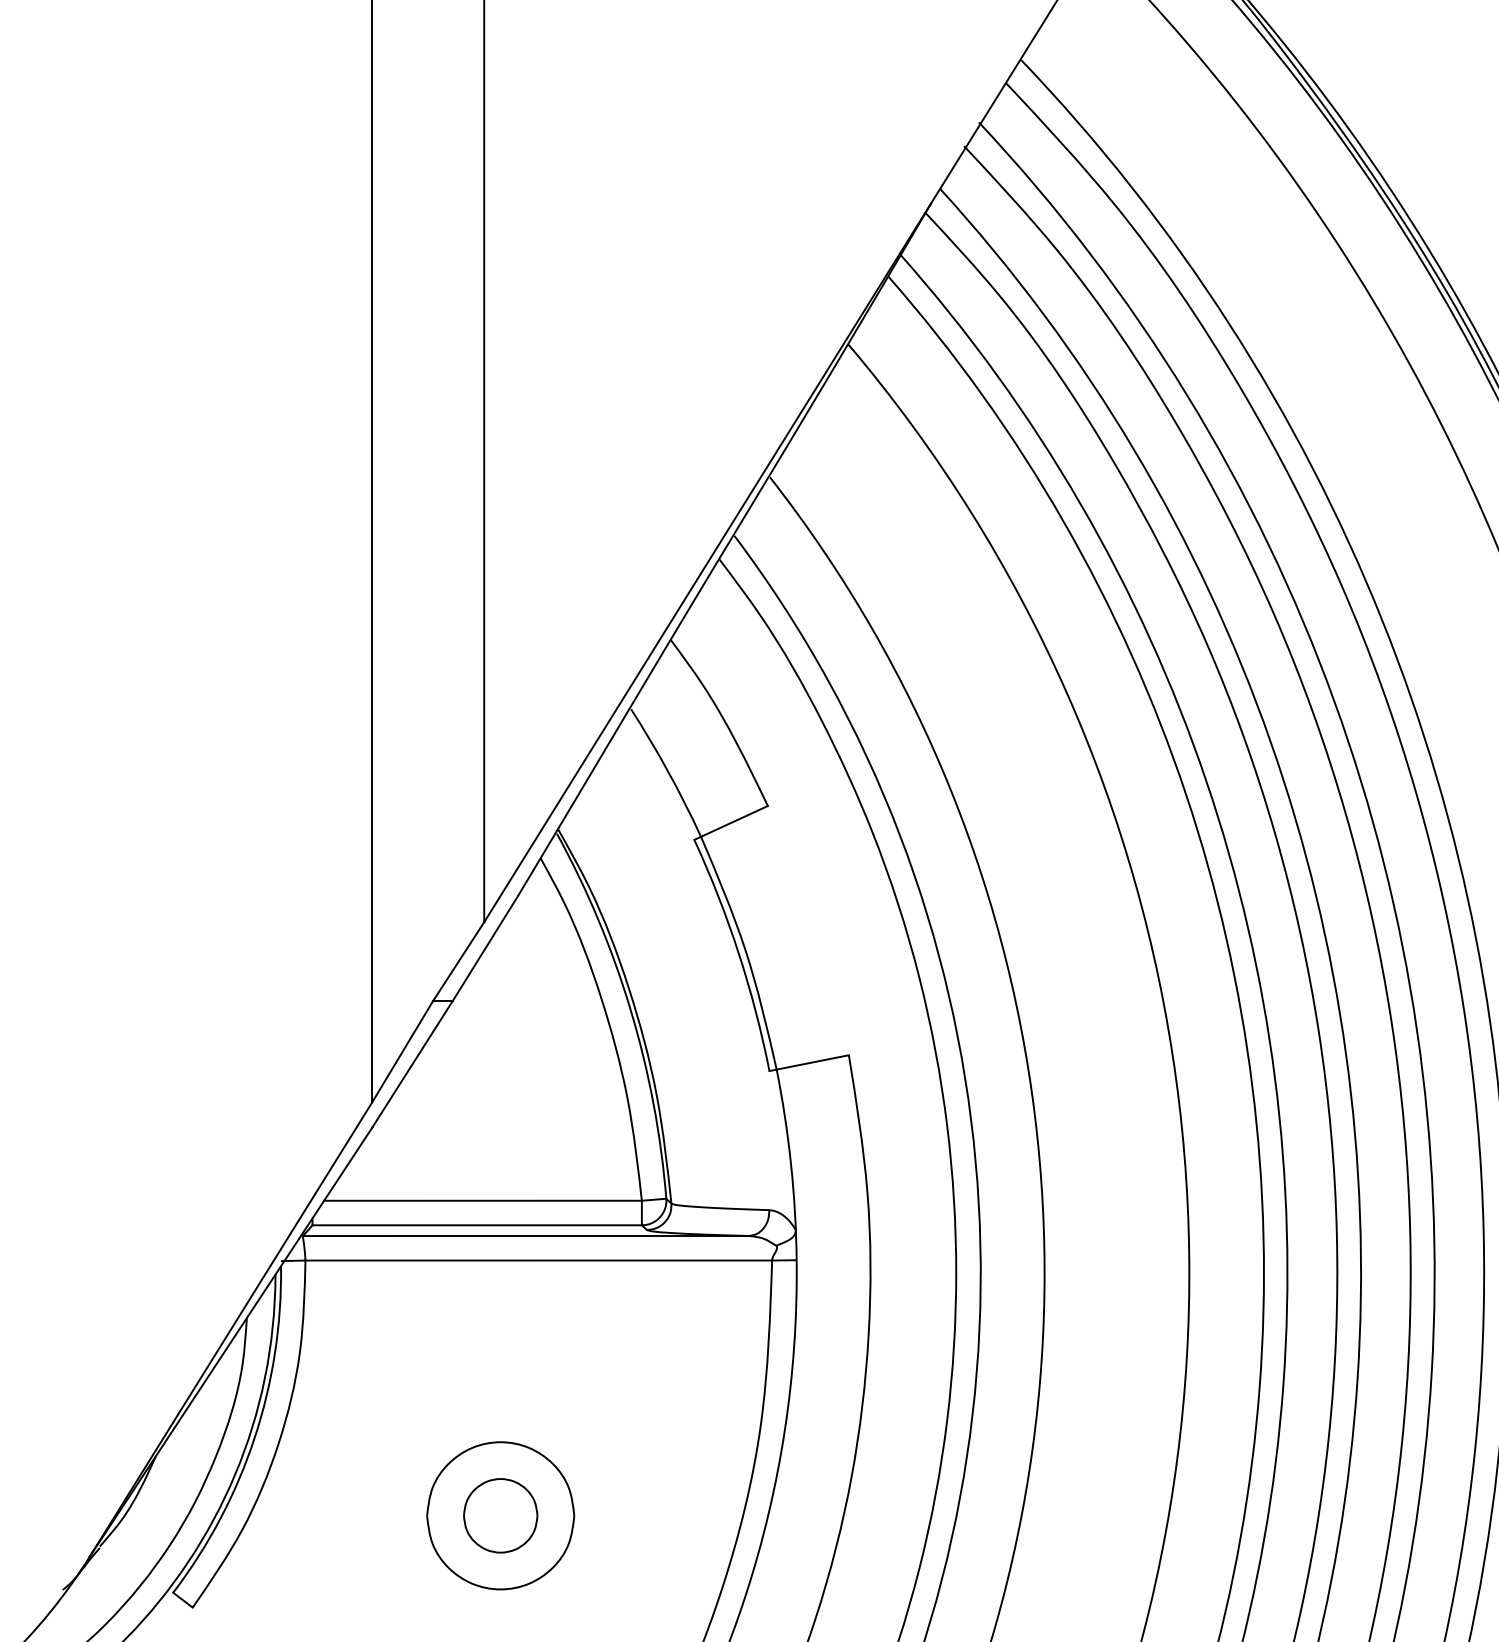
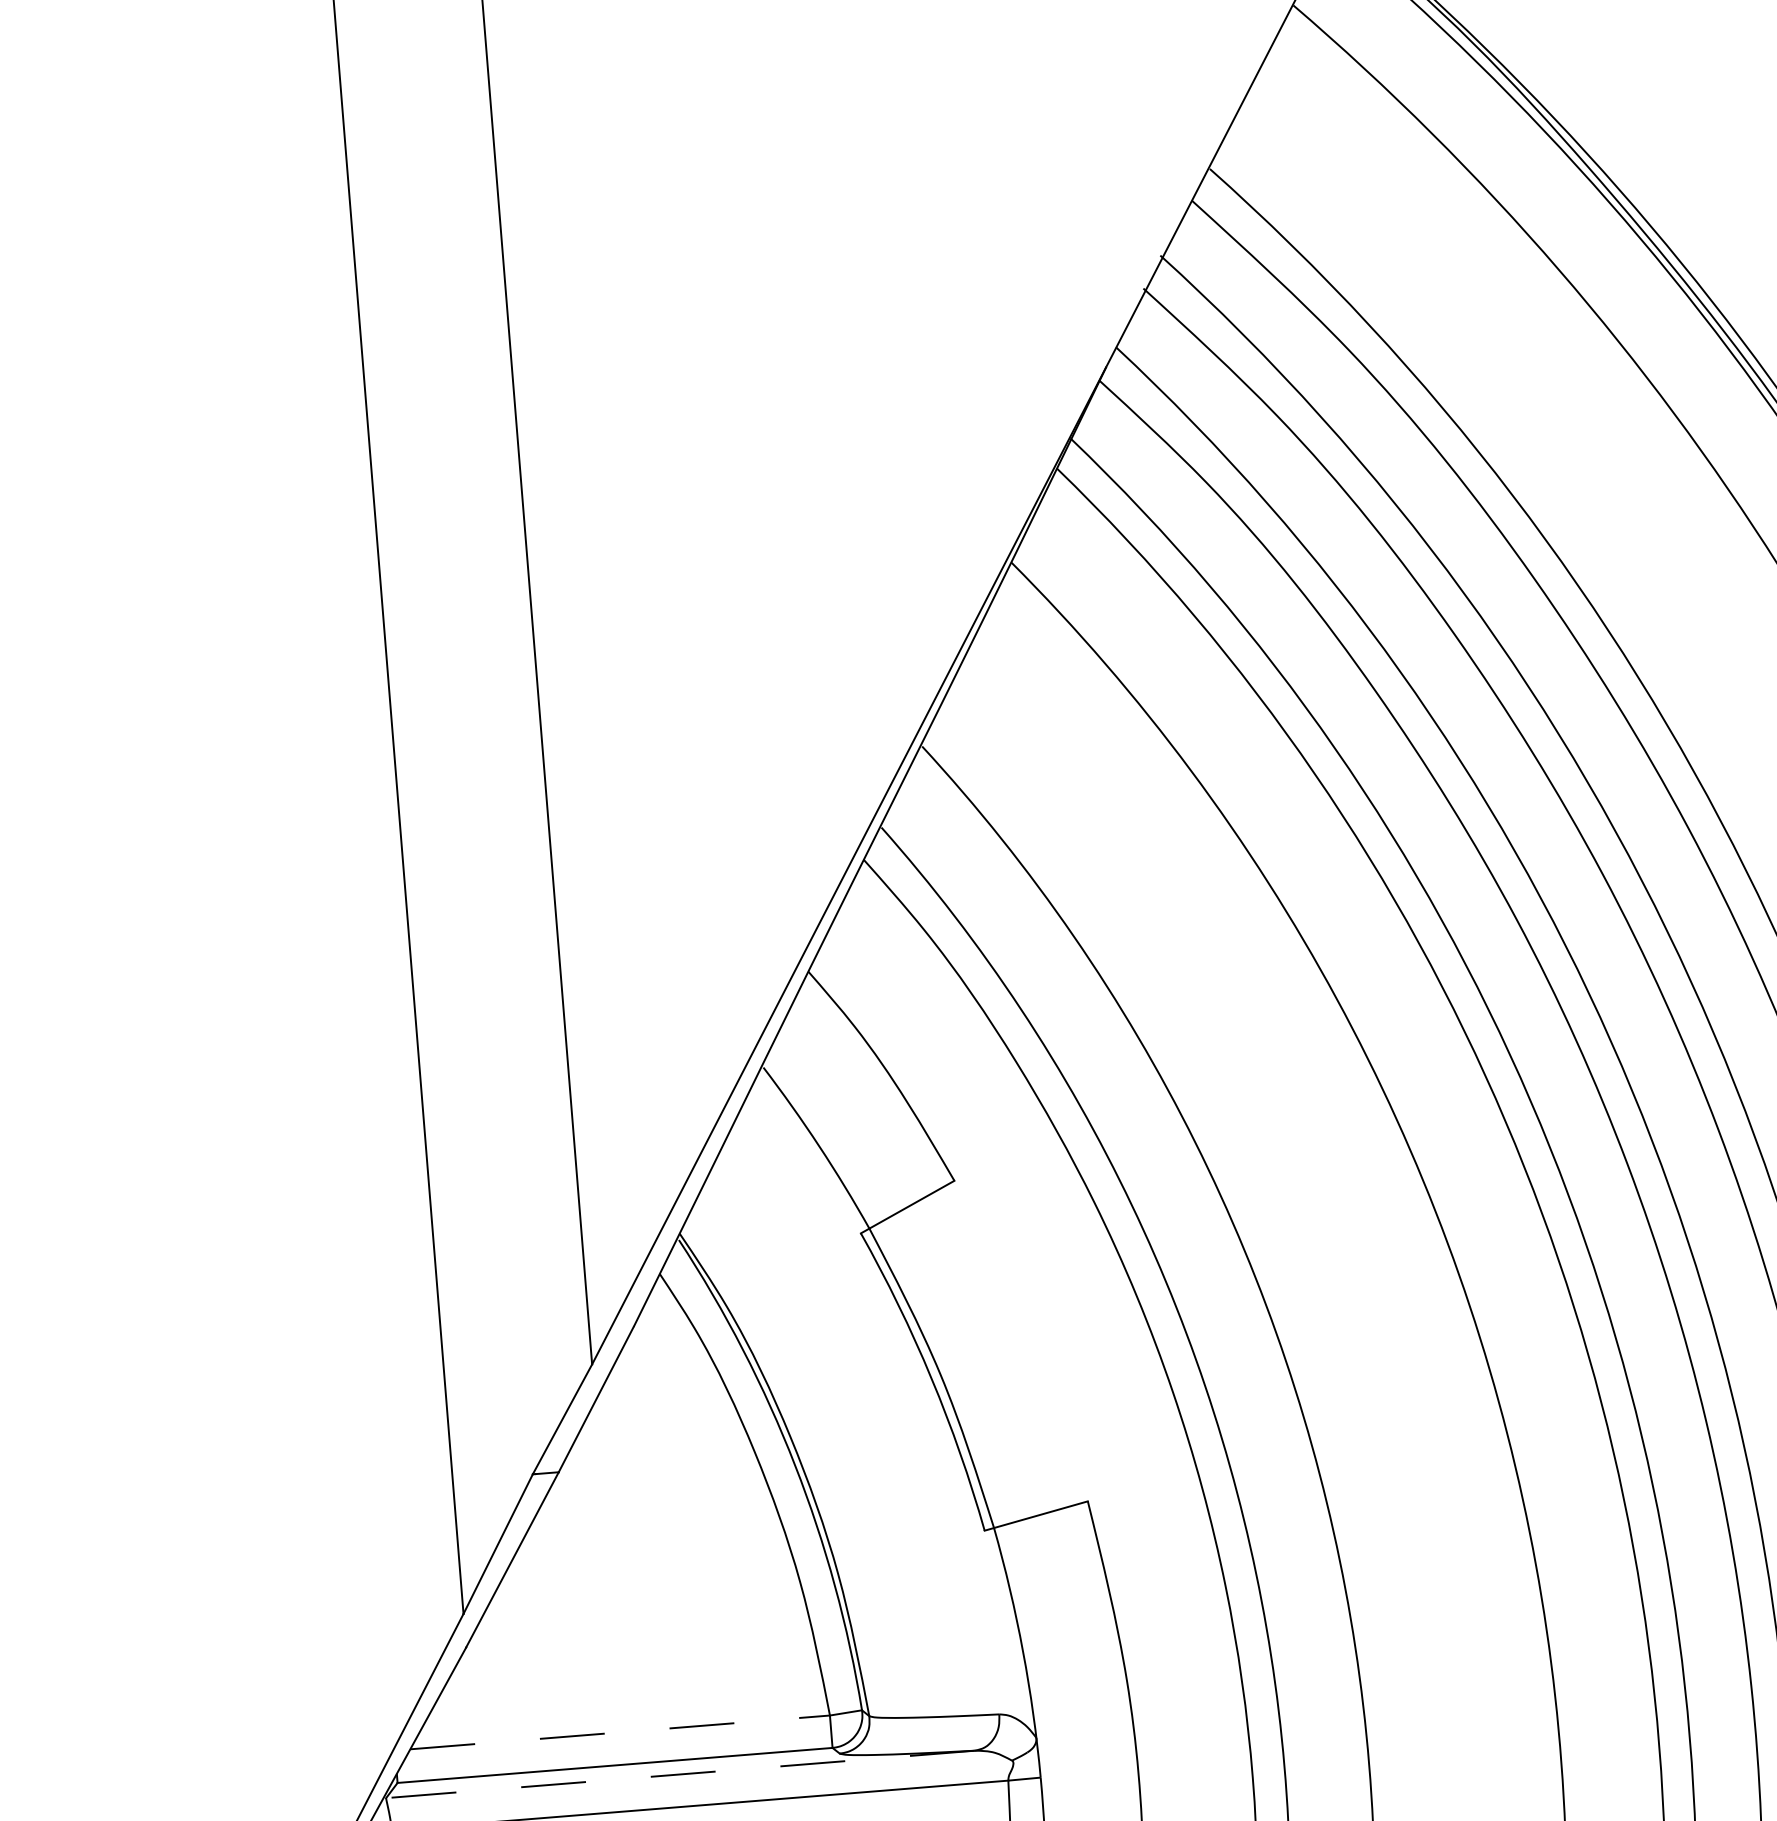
line: (483, 1200) -> (620, 1732), solid -> dashed
line: (525, 1236) -> (680, 1775), solid -> dashed

